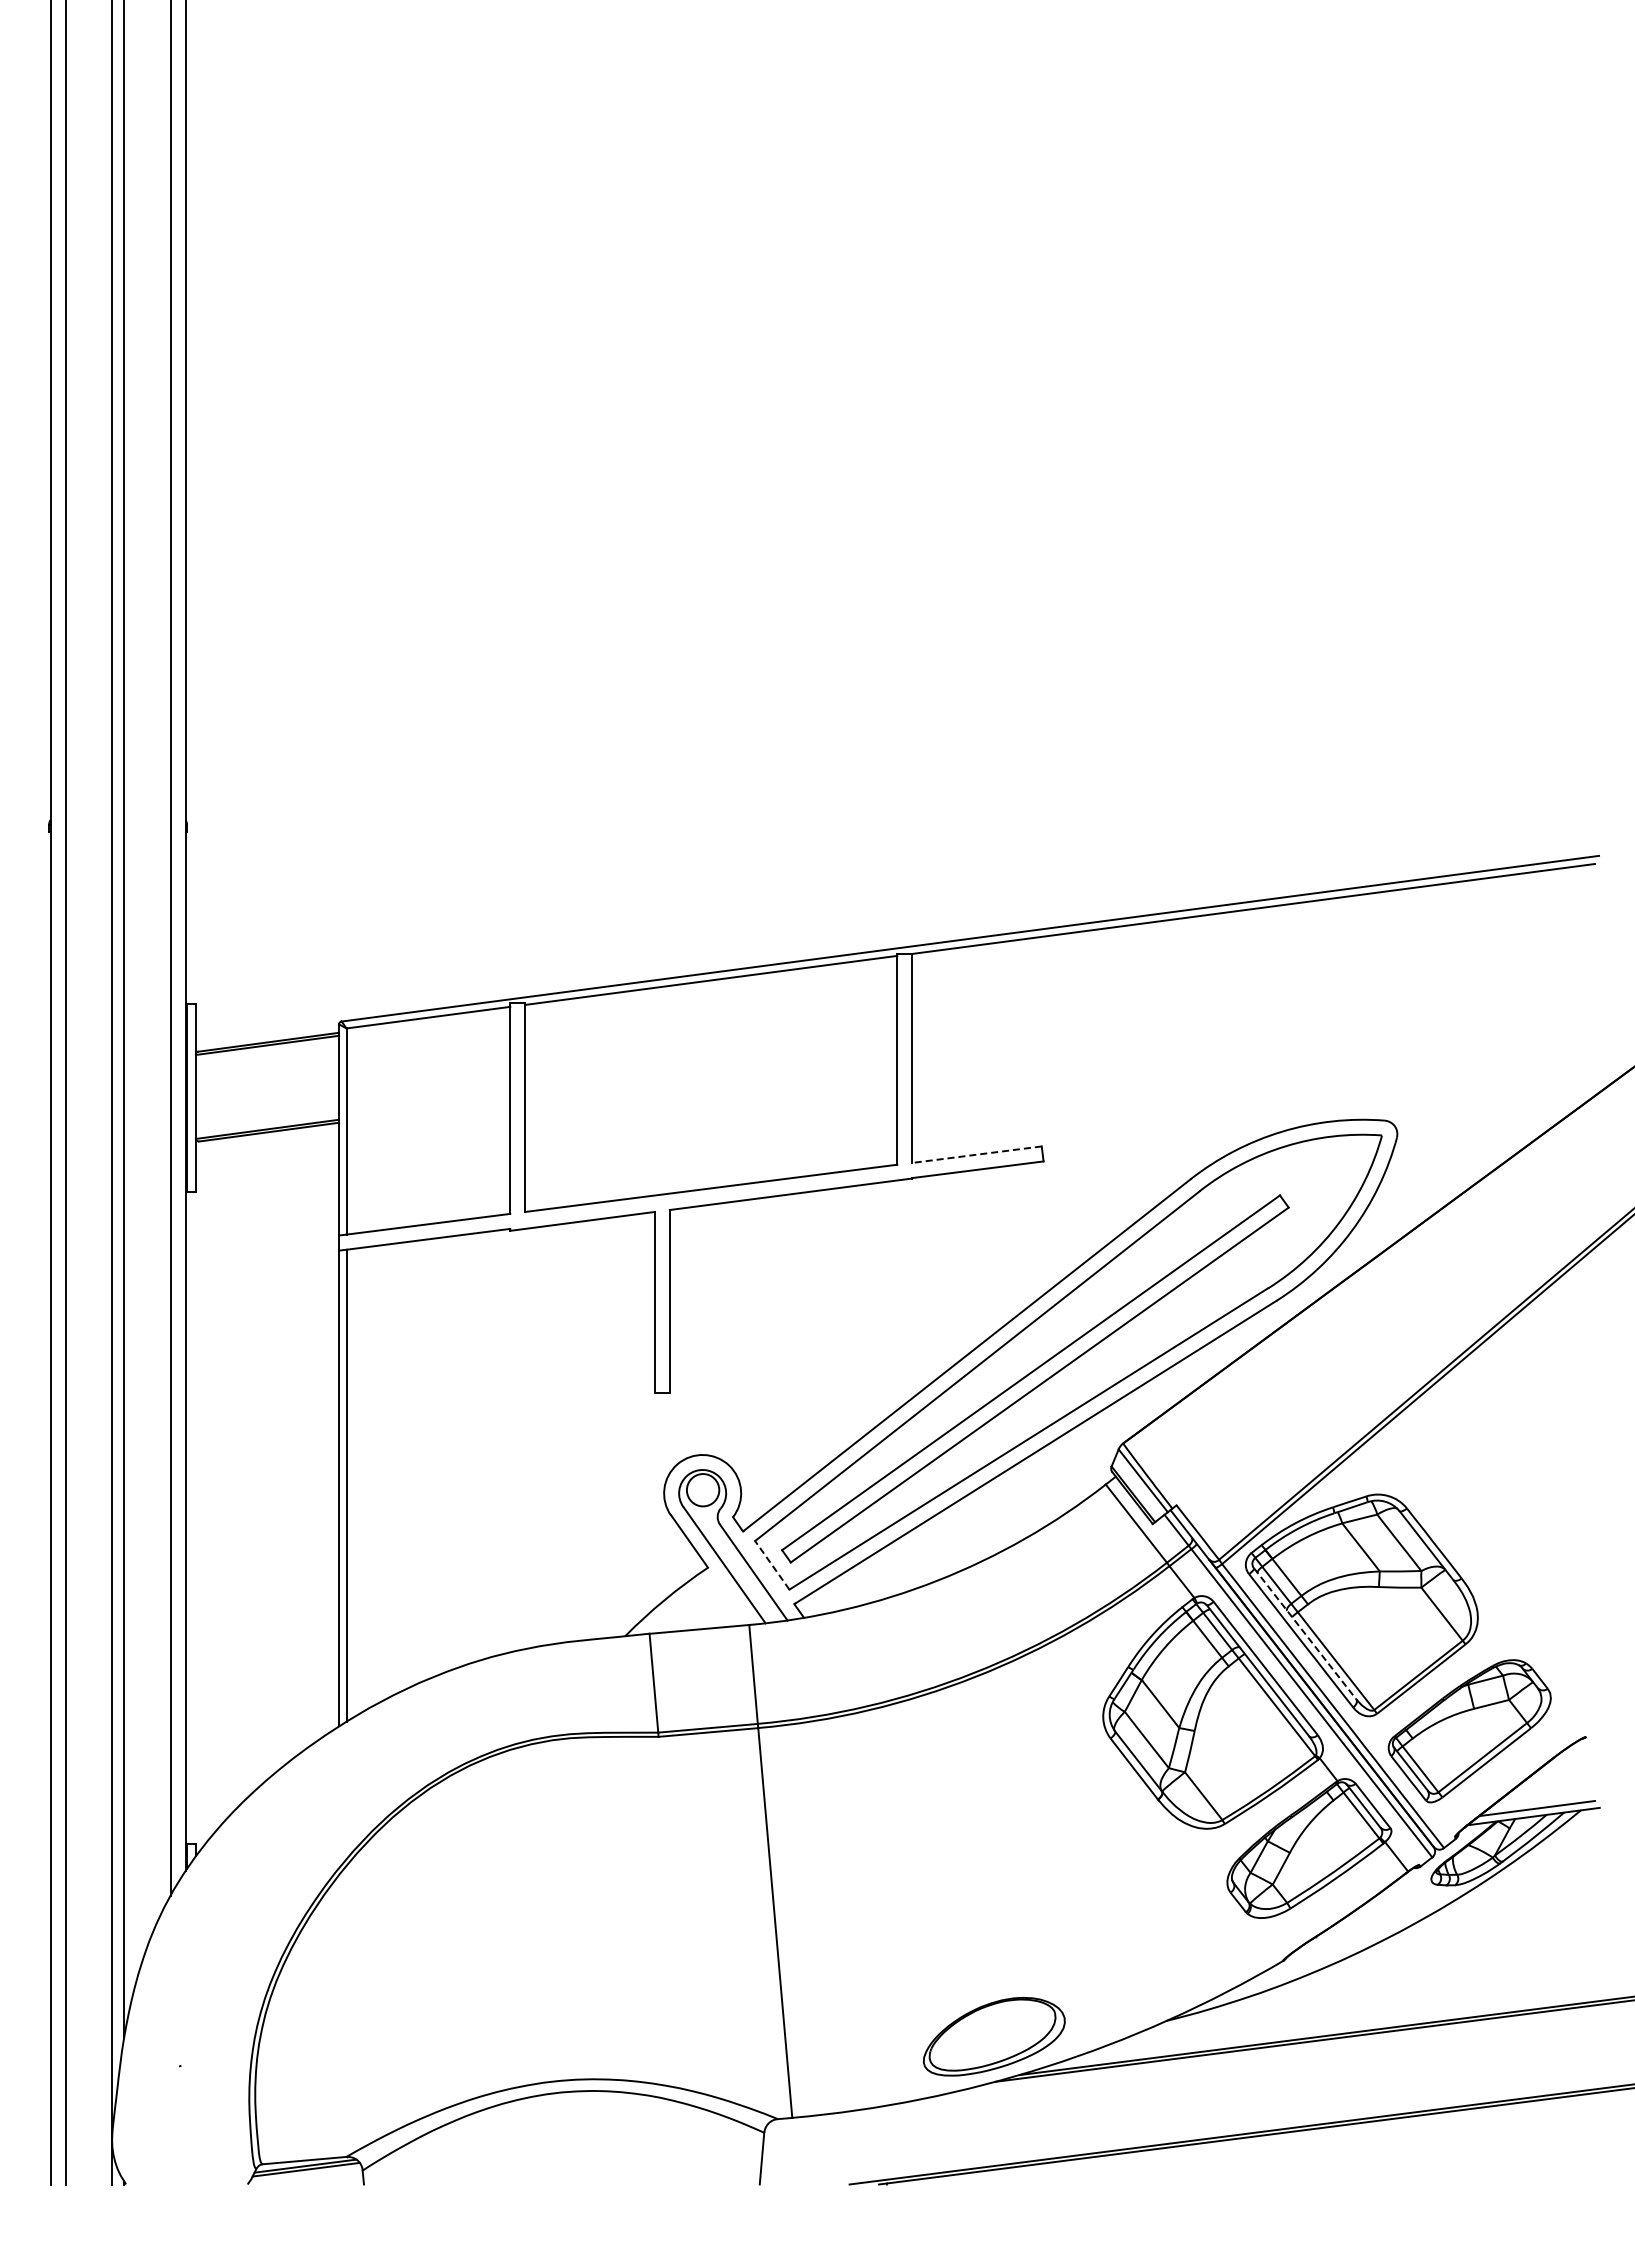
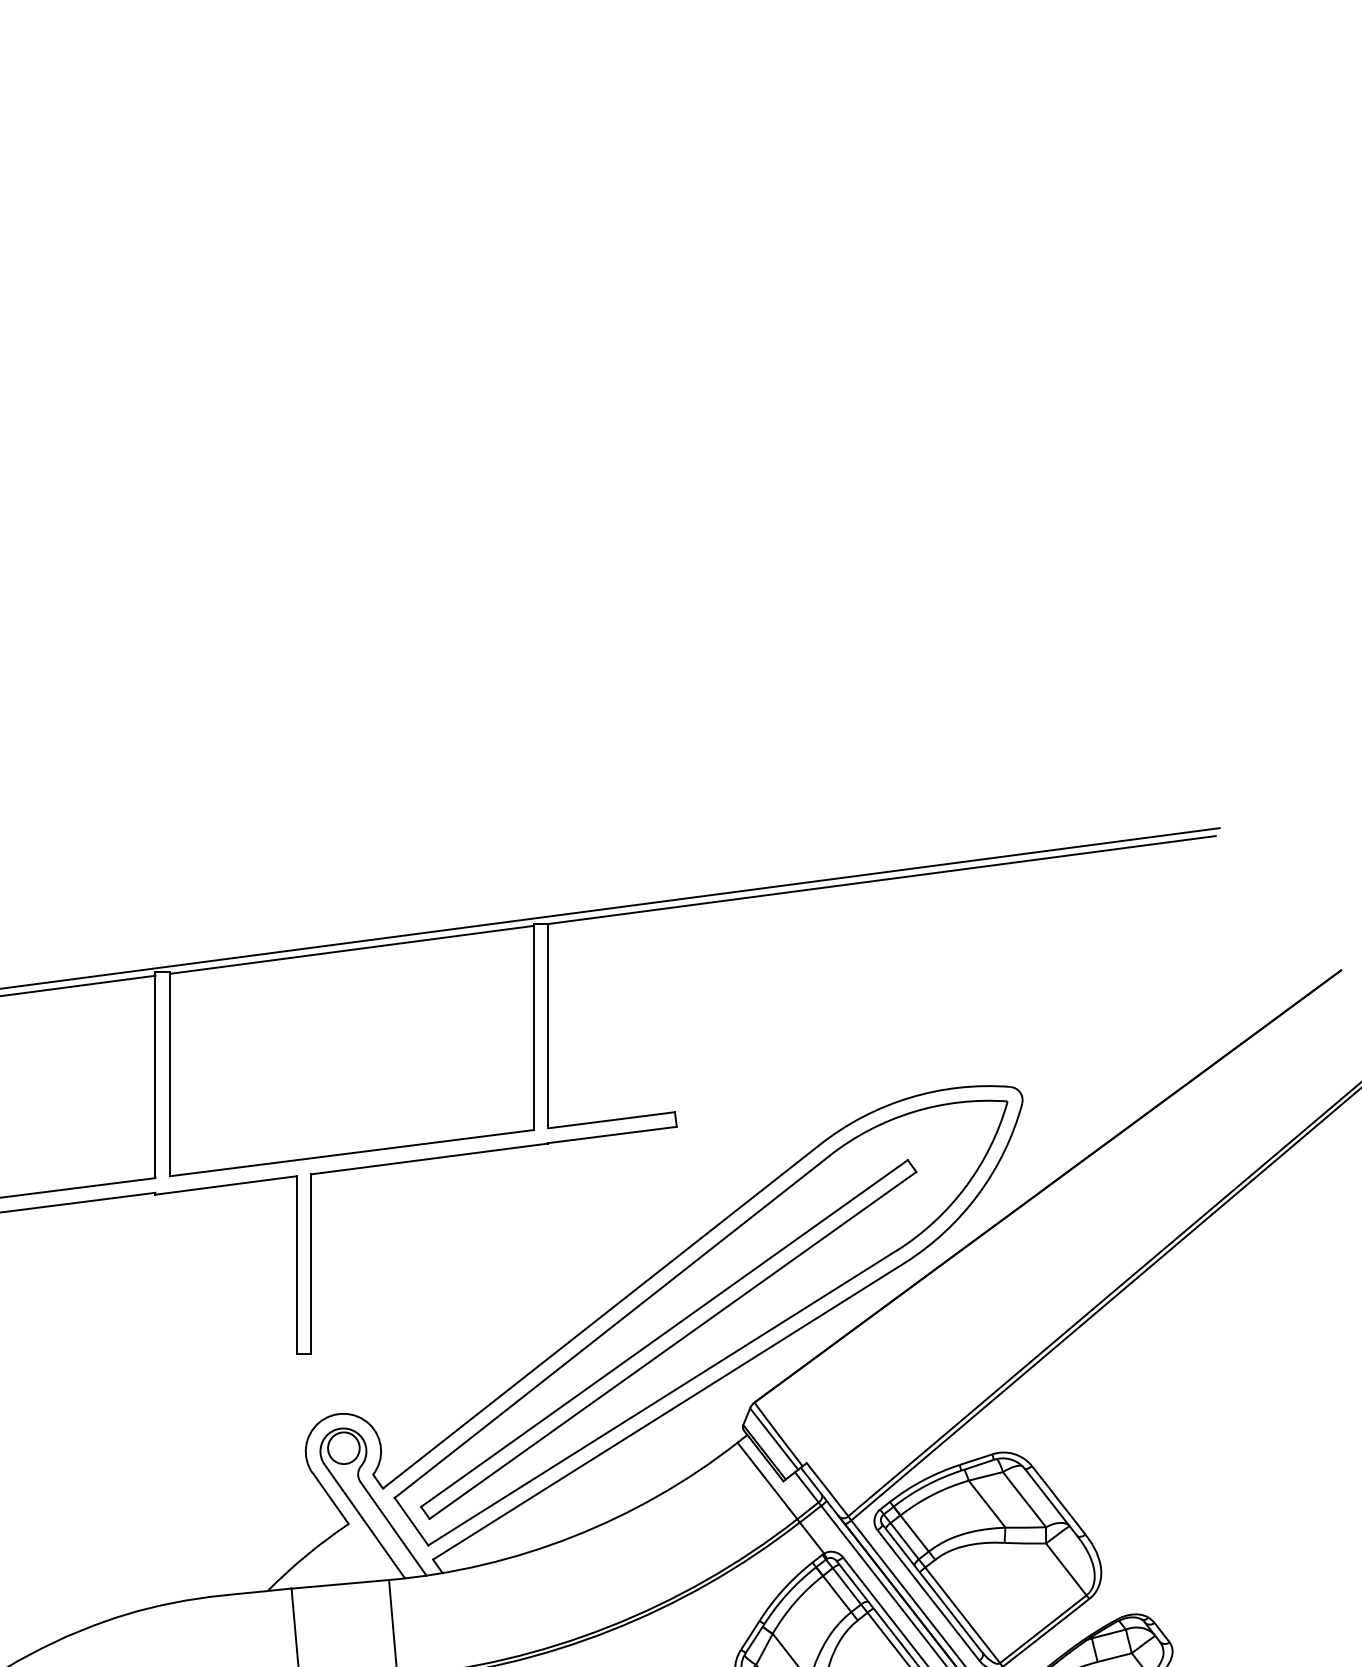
line: (976, 1154) -> (611, 1120), dashed -> solid
line: (772, 1565) -> (411, 1521), dashed -> solid
line: (1305, 1634) -> (932, 1589), dashed -> solid

